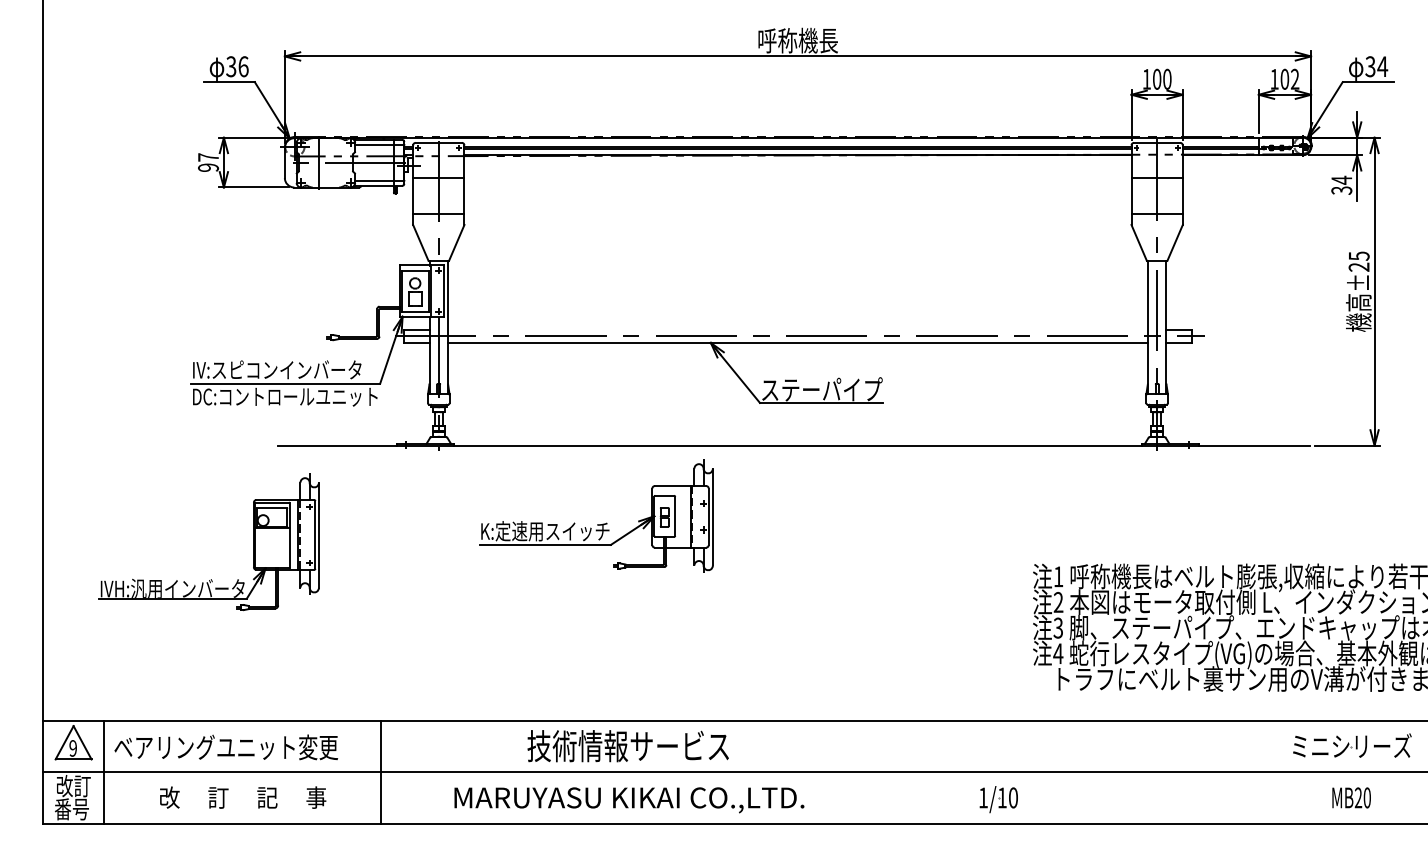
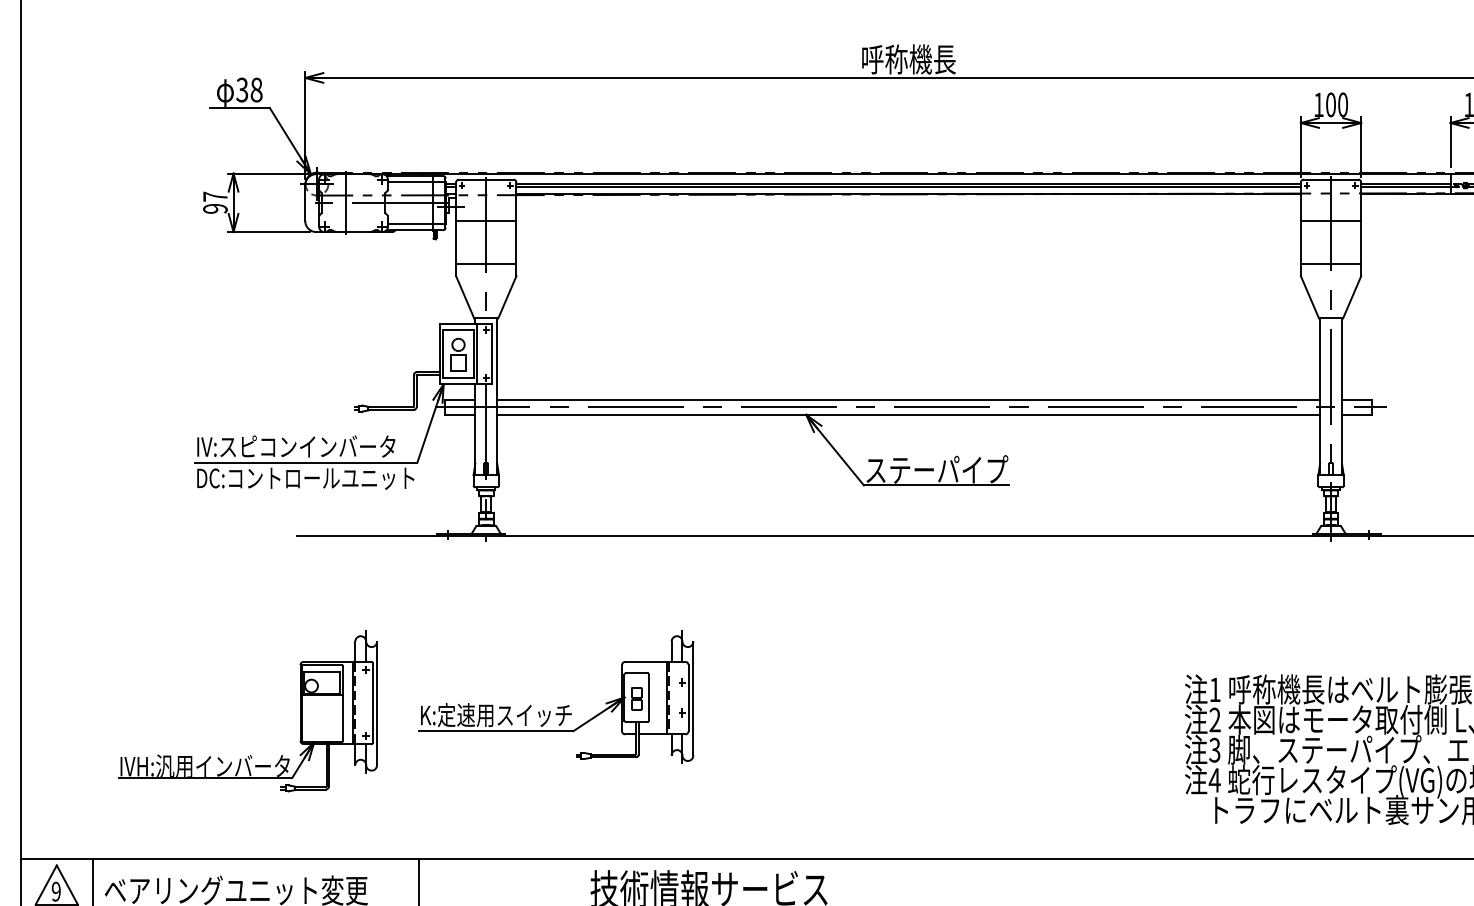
text: (243, 66) -> (256, 89), 36 -> 38
line: (797, 329) -> (908, 399), added
part: (597, 524) -> (557, 707), moved
part: (210, 579) -> (249, 755), moved

